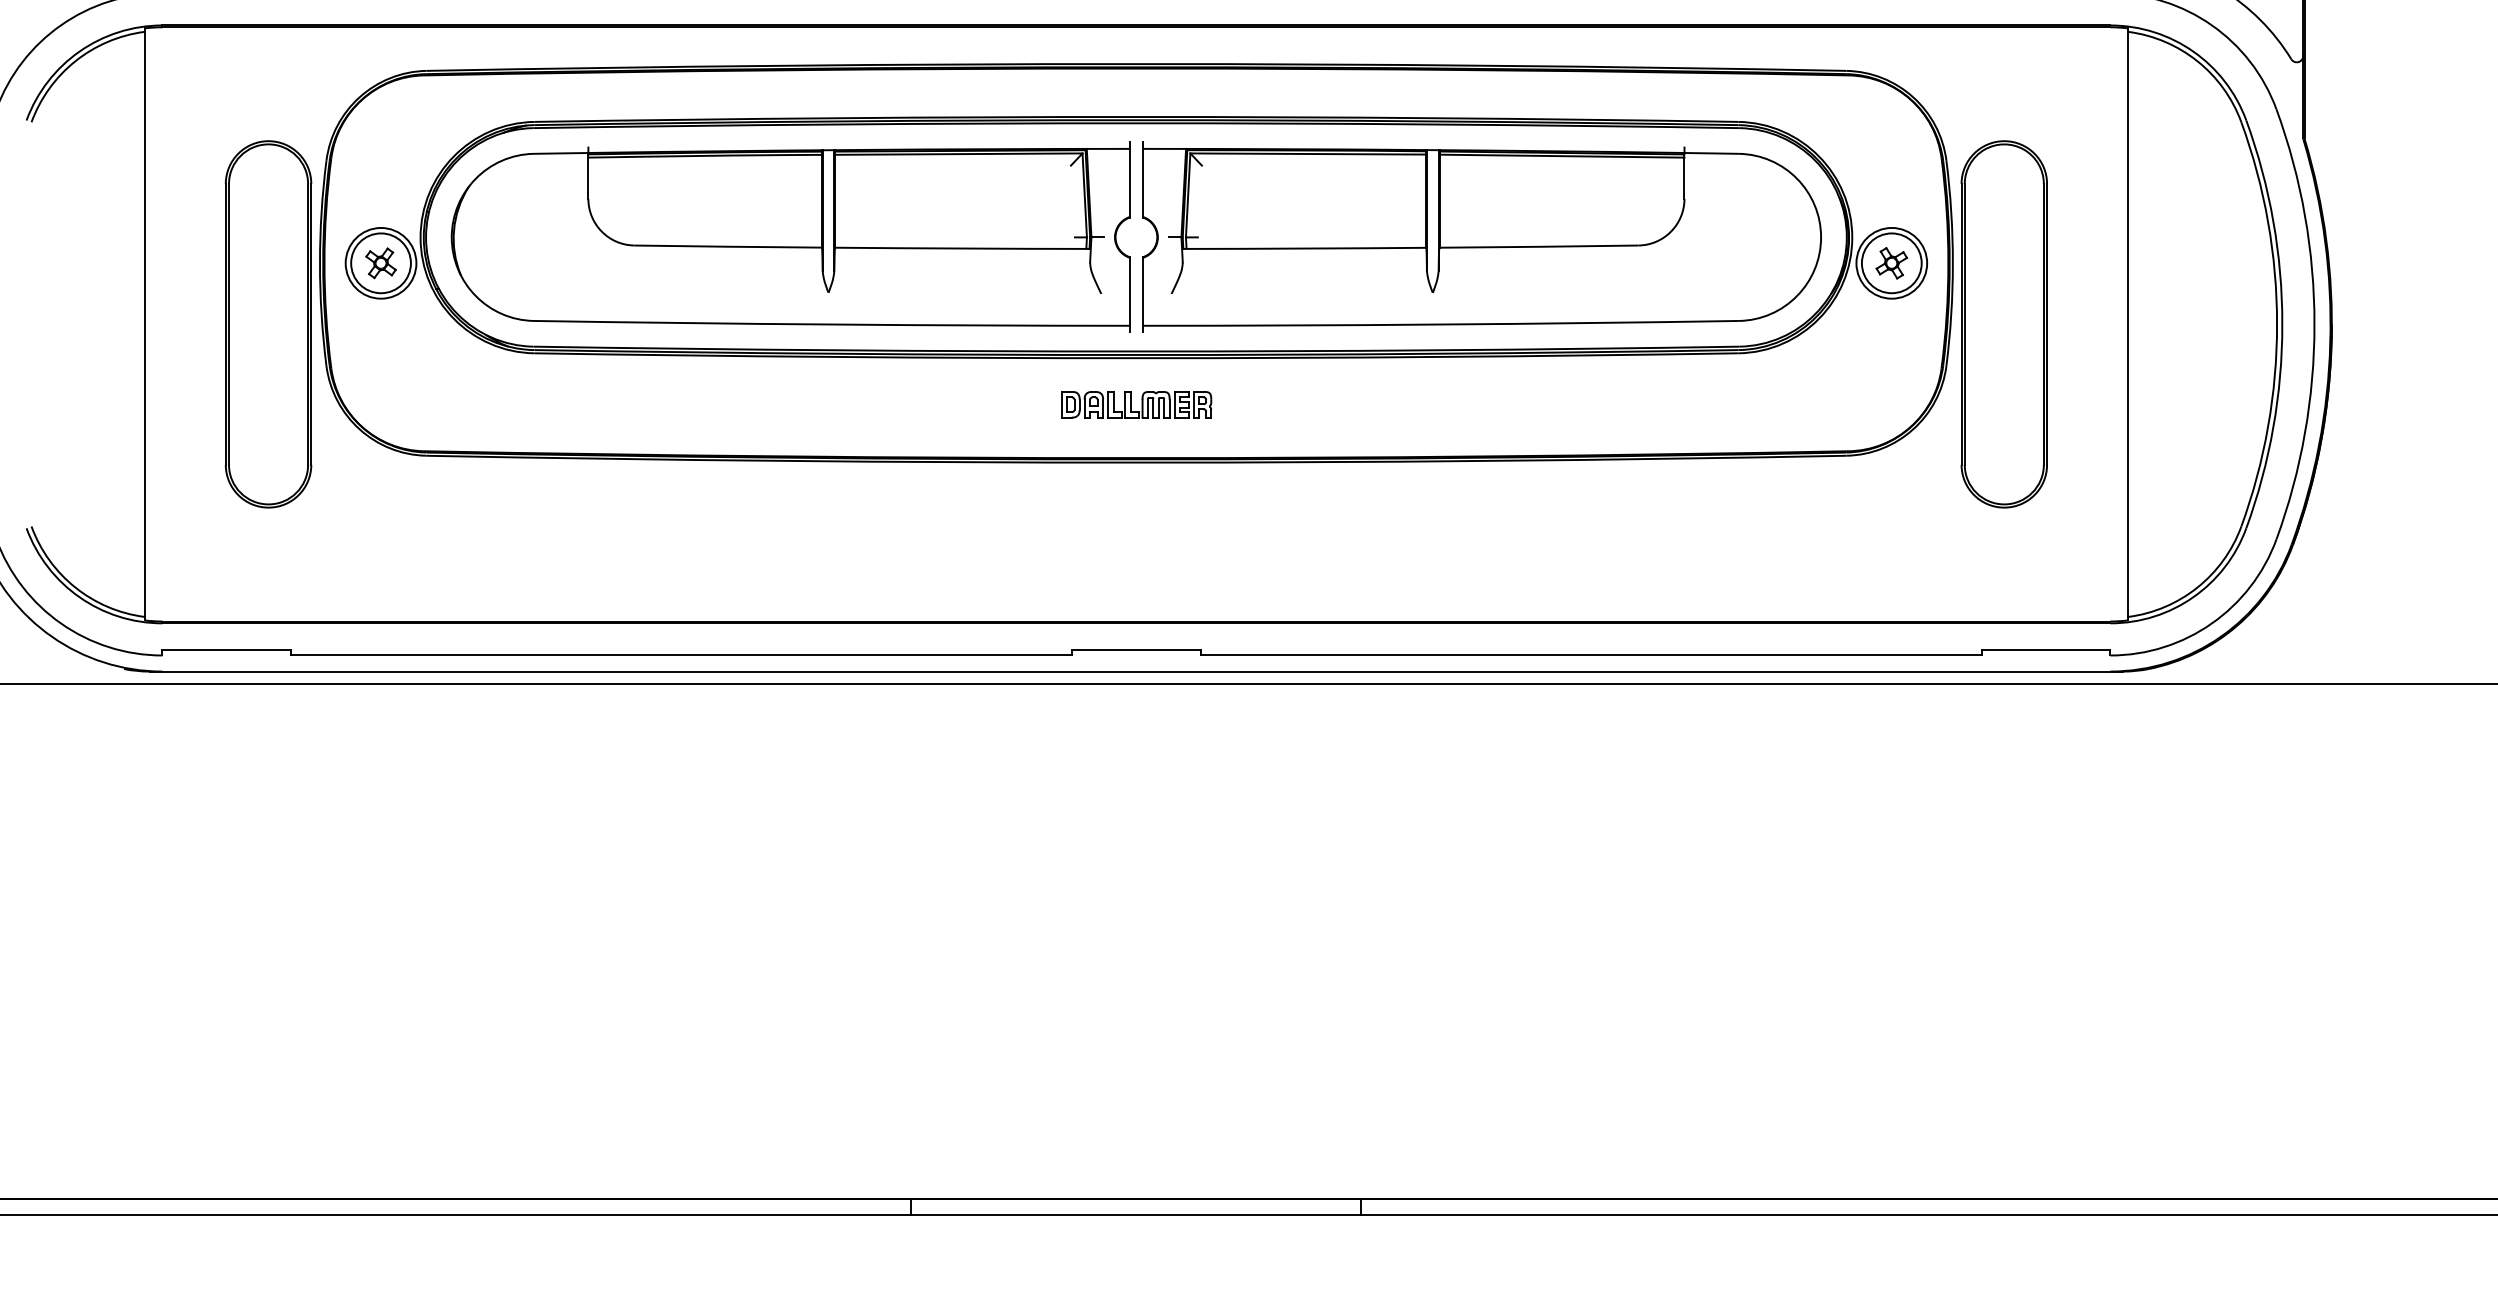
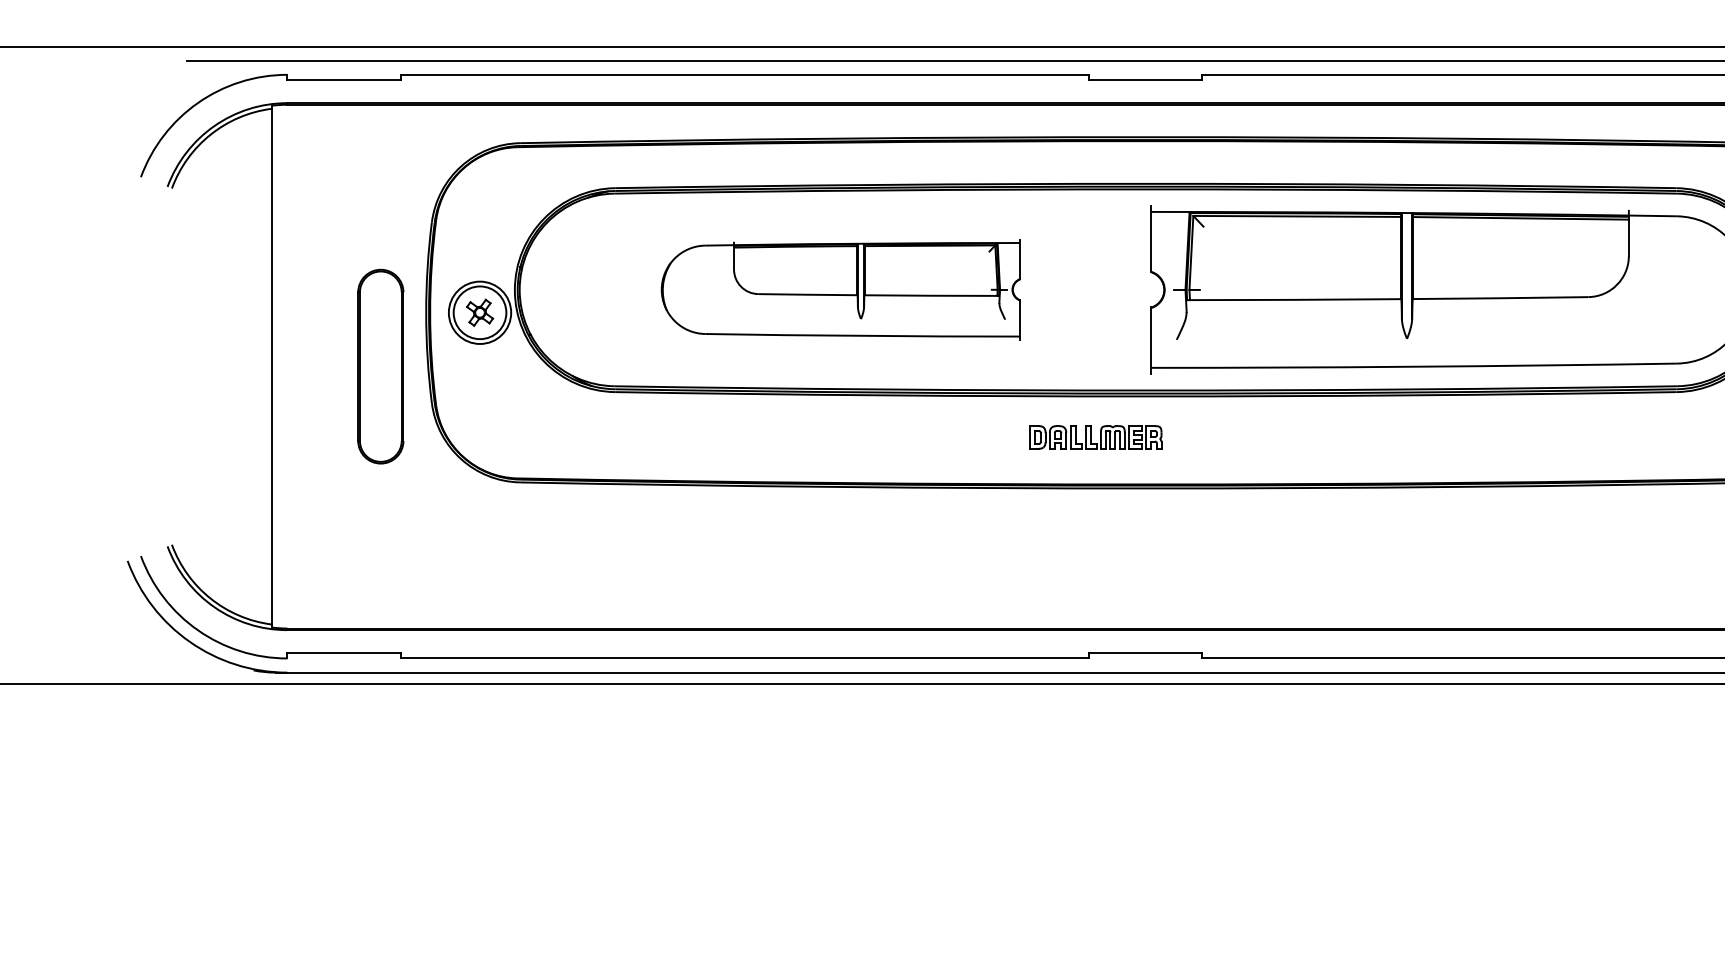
part: (790, 236) -> (840, 289), size x0.6
part: (268, 324) -> (380, 366), size x0.6
part: (1136, 404) -> (1095, 437), moved

